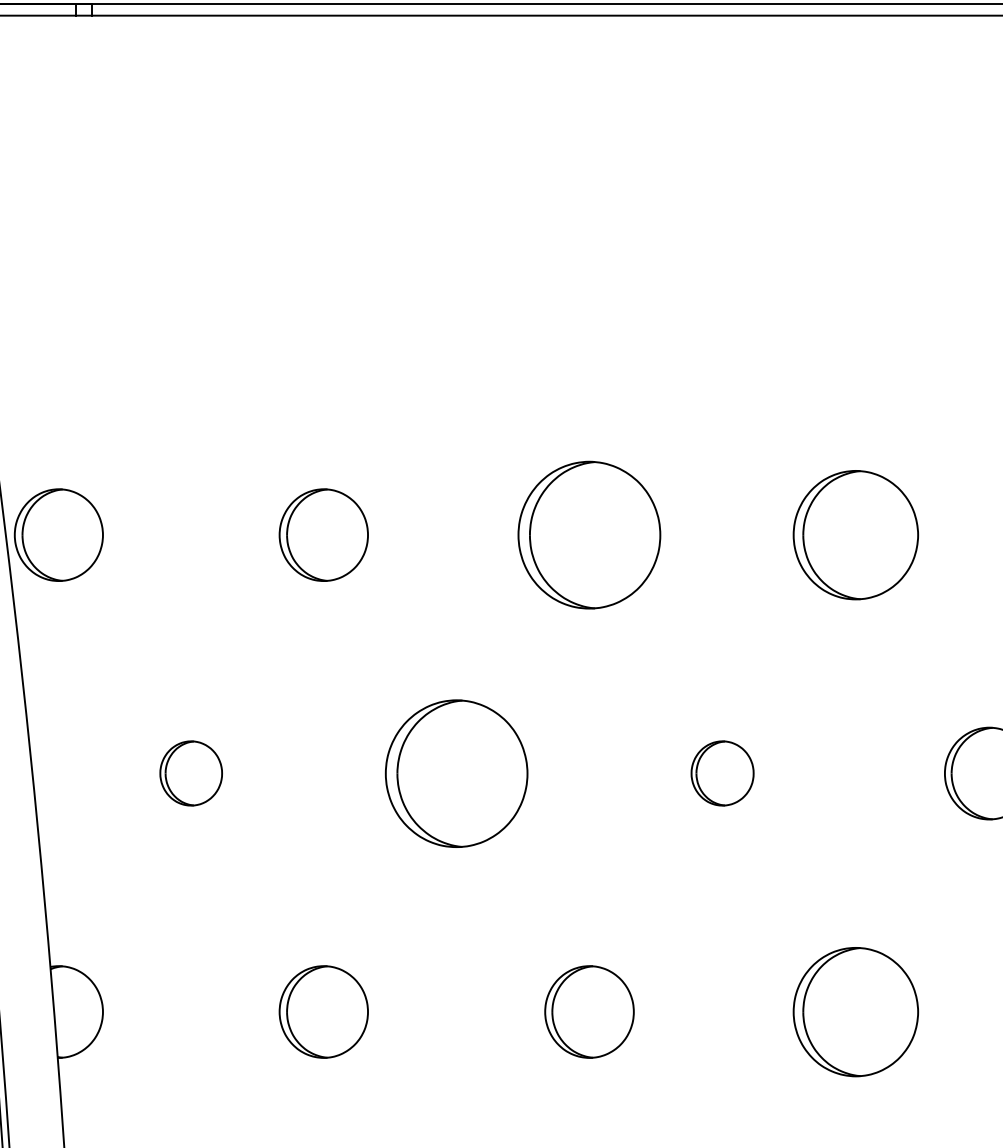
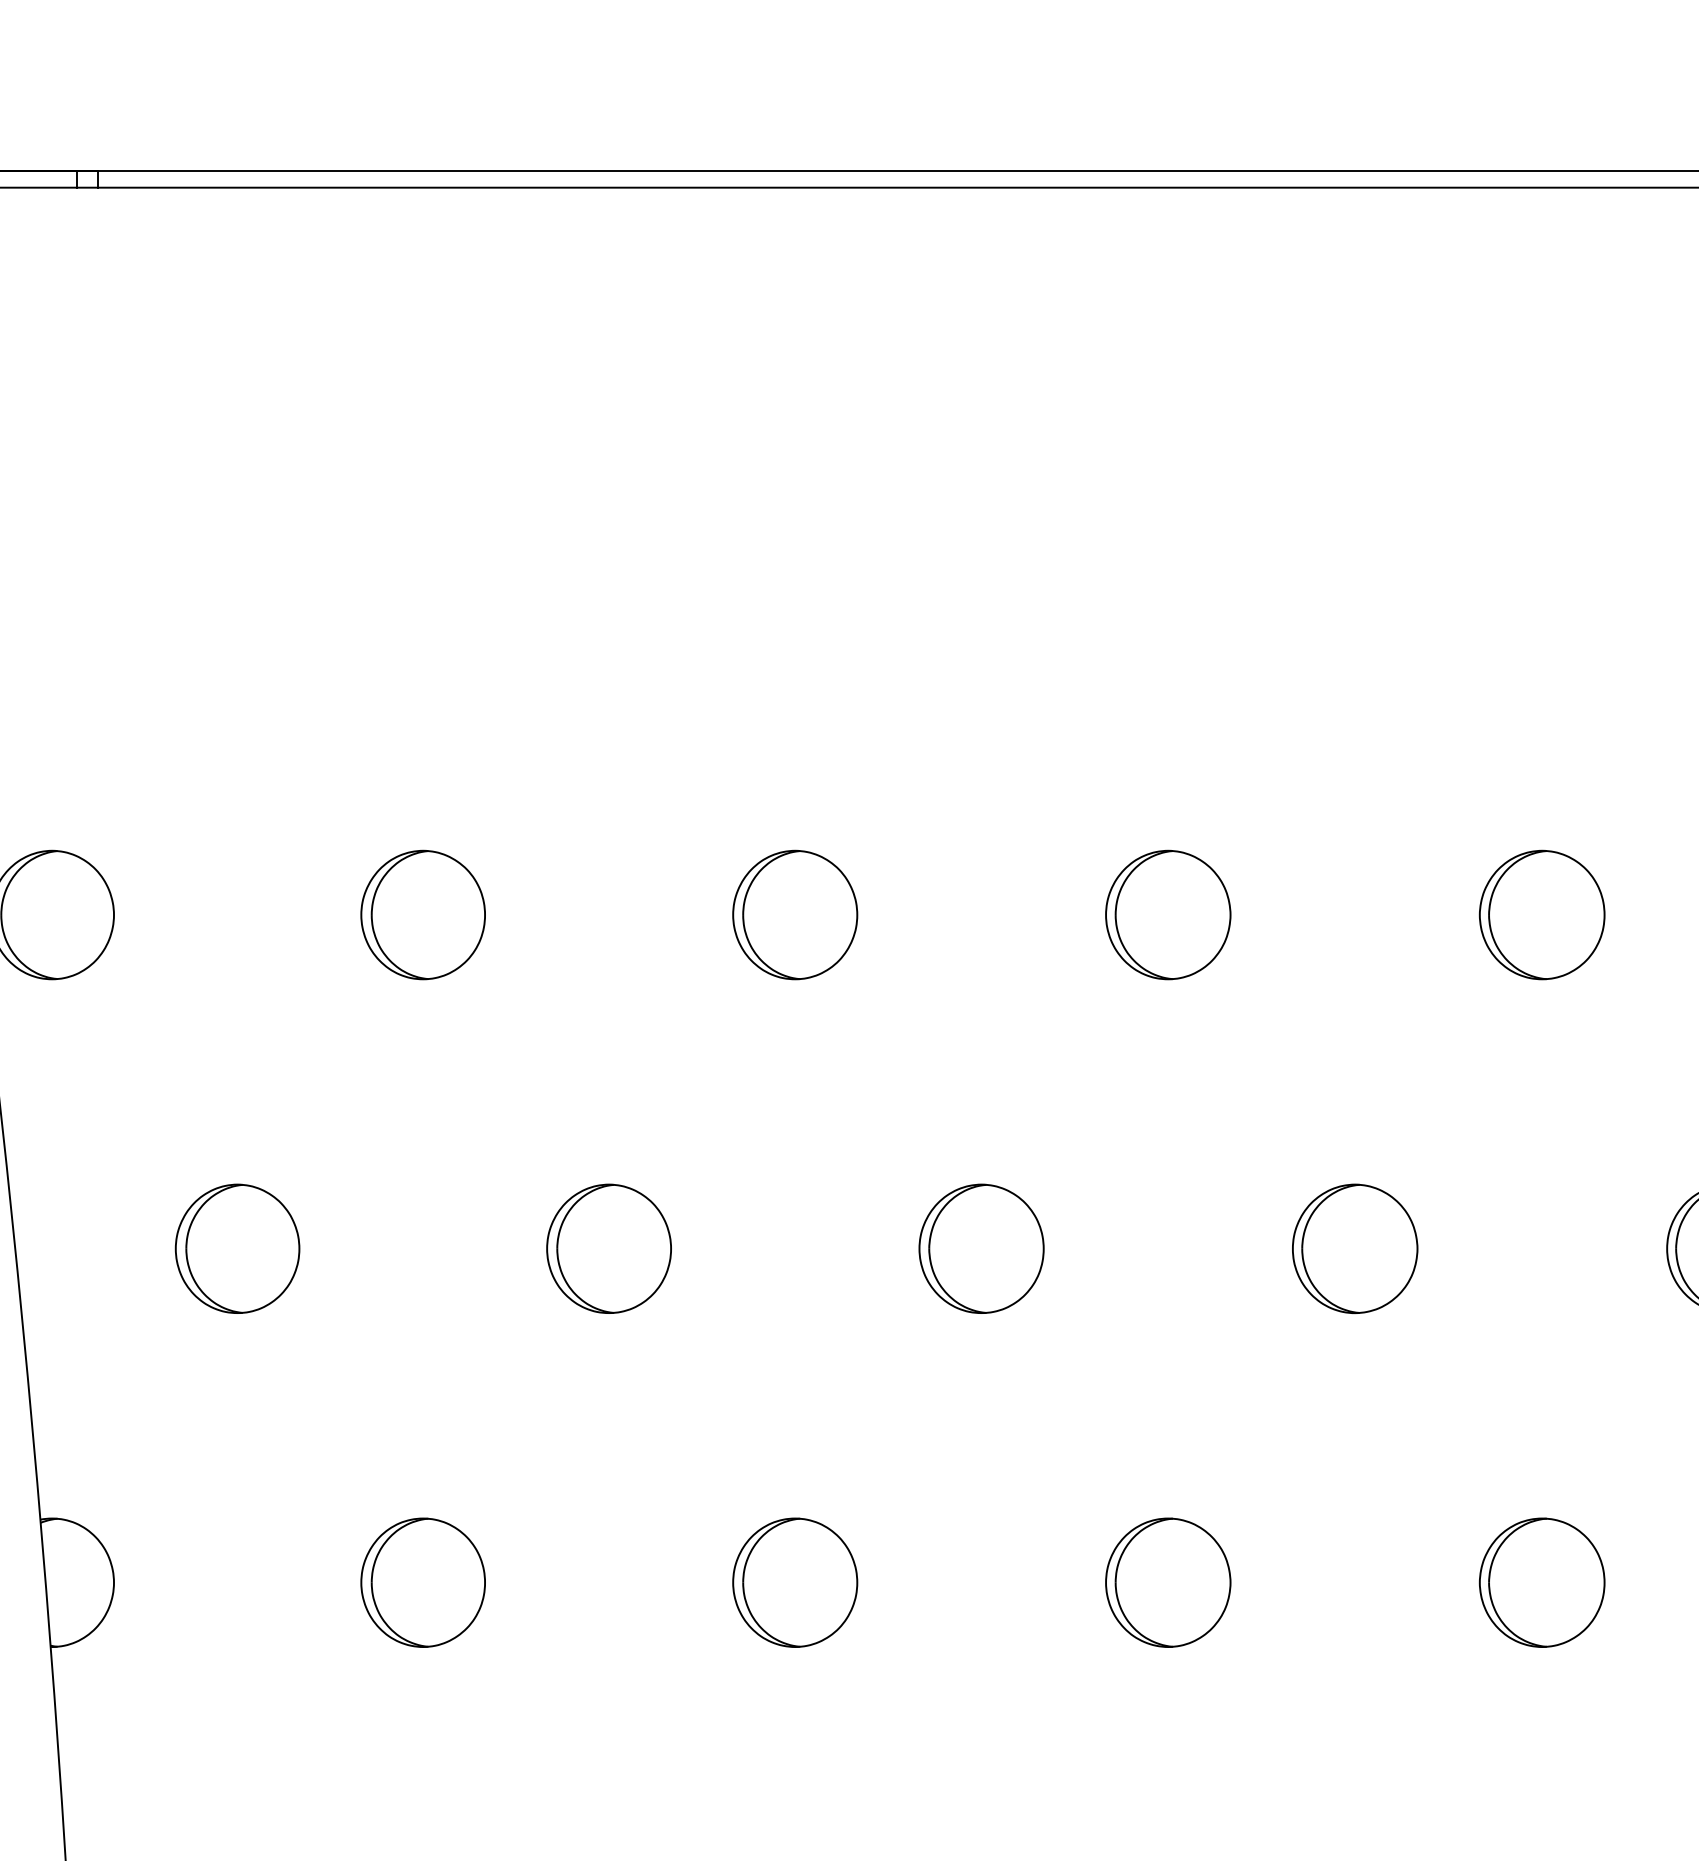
part: (589, 534) -> (795, 914), size x0.62
part: (856, 534) -> (1168, 914), size x0.71
part: (191, 773) -> (237, 1248), size x1.43
part: (456, 773) -> (608, 1248), size x0.62
part: (722, 773) -> (981, 1248), size x1.43
part: (856, 1011) -> (1168, 1582), size x0.71

